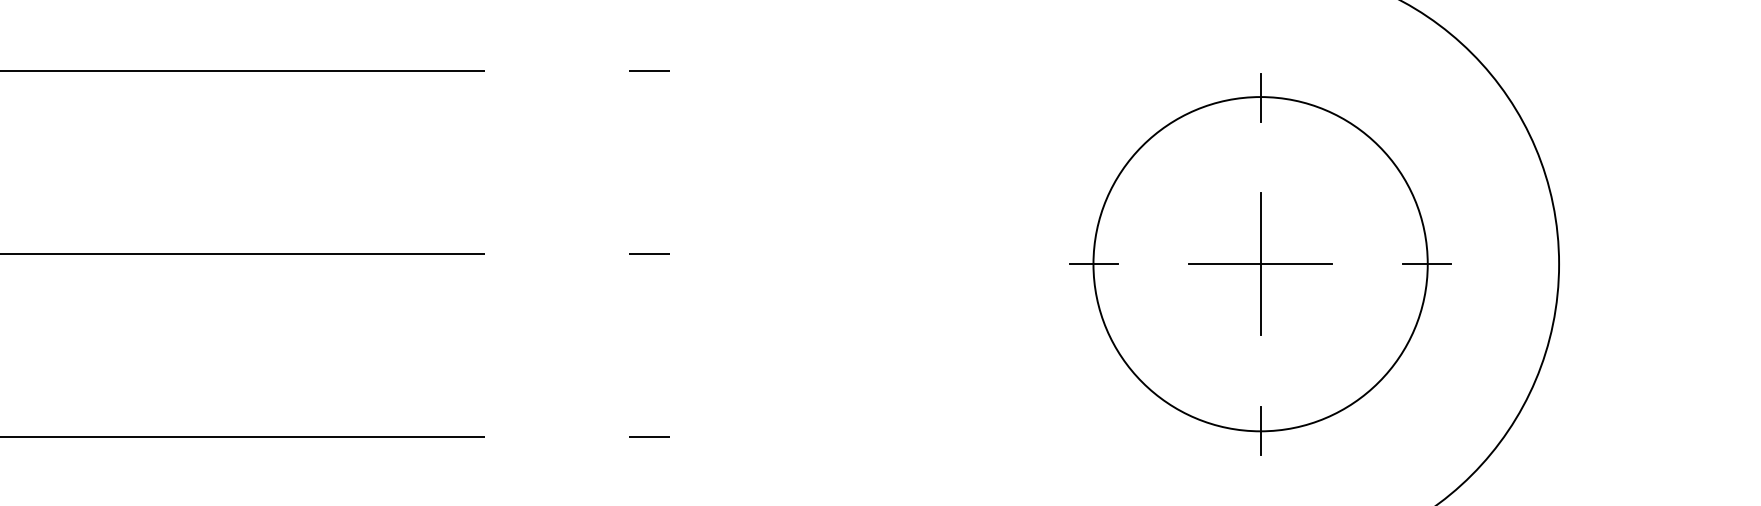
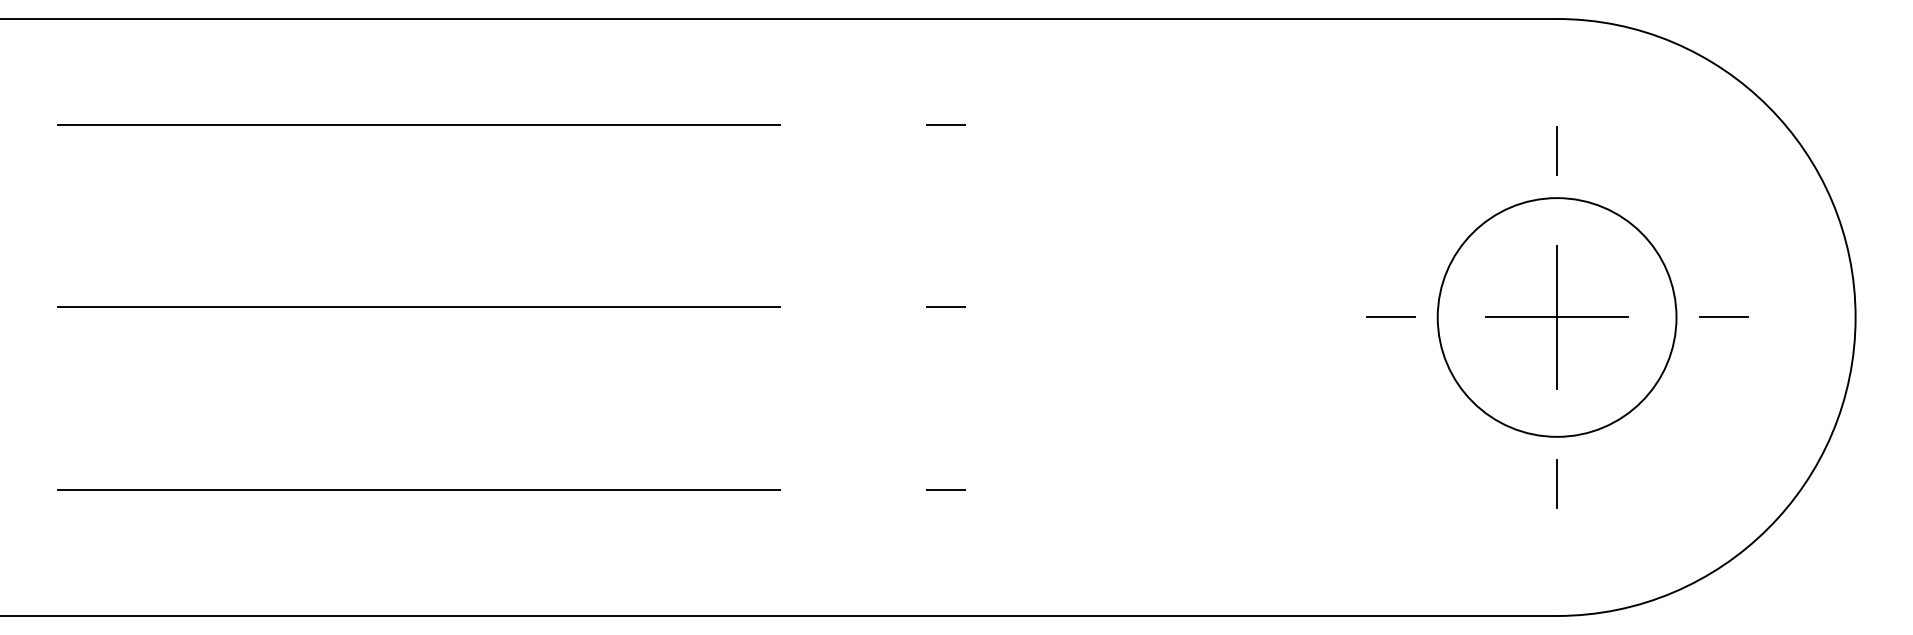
circle: (1260, 264) -> (1556, 317), size x0.71

